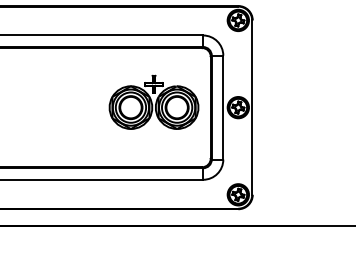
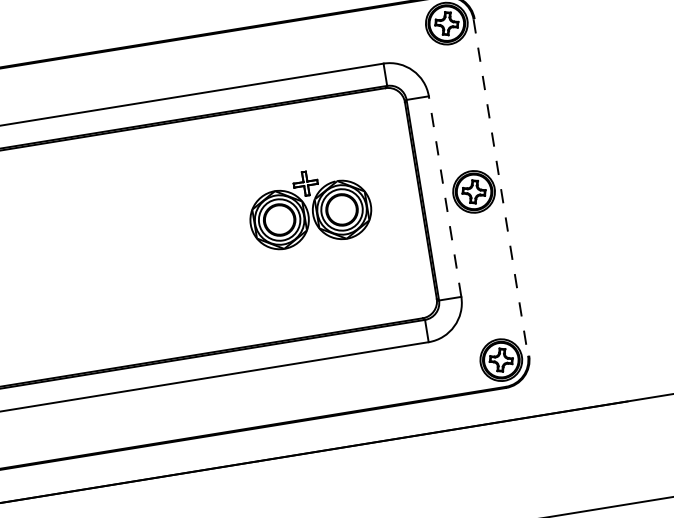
part: (153, 101) -> (308, 206), size x0.7
line: (223, 107) -> (445, 196), solid -> dashed
line: (252, 108) -> (501, 189), solid -> dashed

